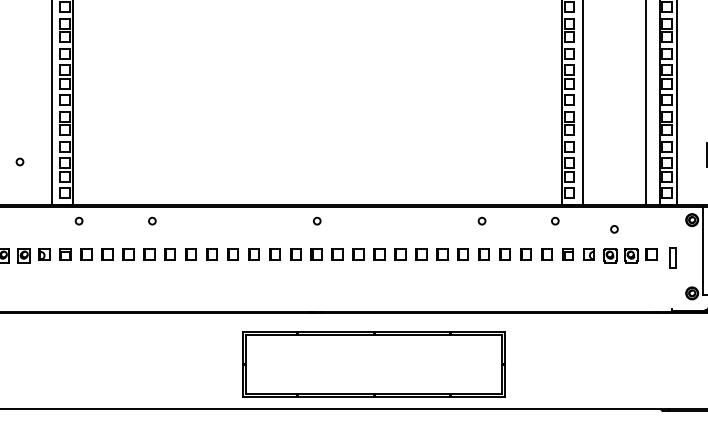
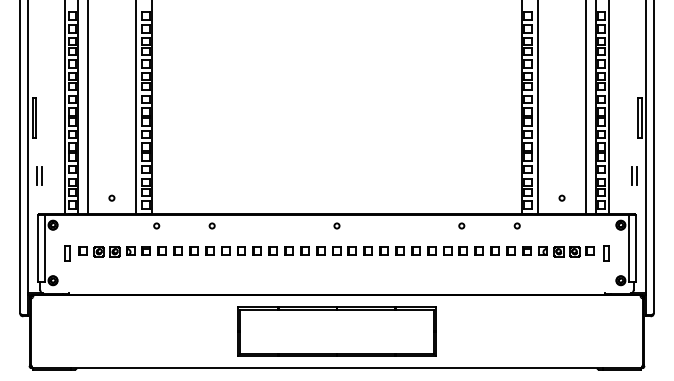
circle: (19, 161) -> (111, 197), moved
circle: (613, 228) -> (561, 197), moved
part: (373, 364) -> (336, 331), moved

